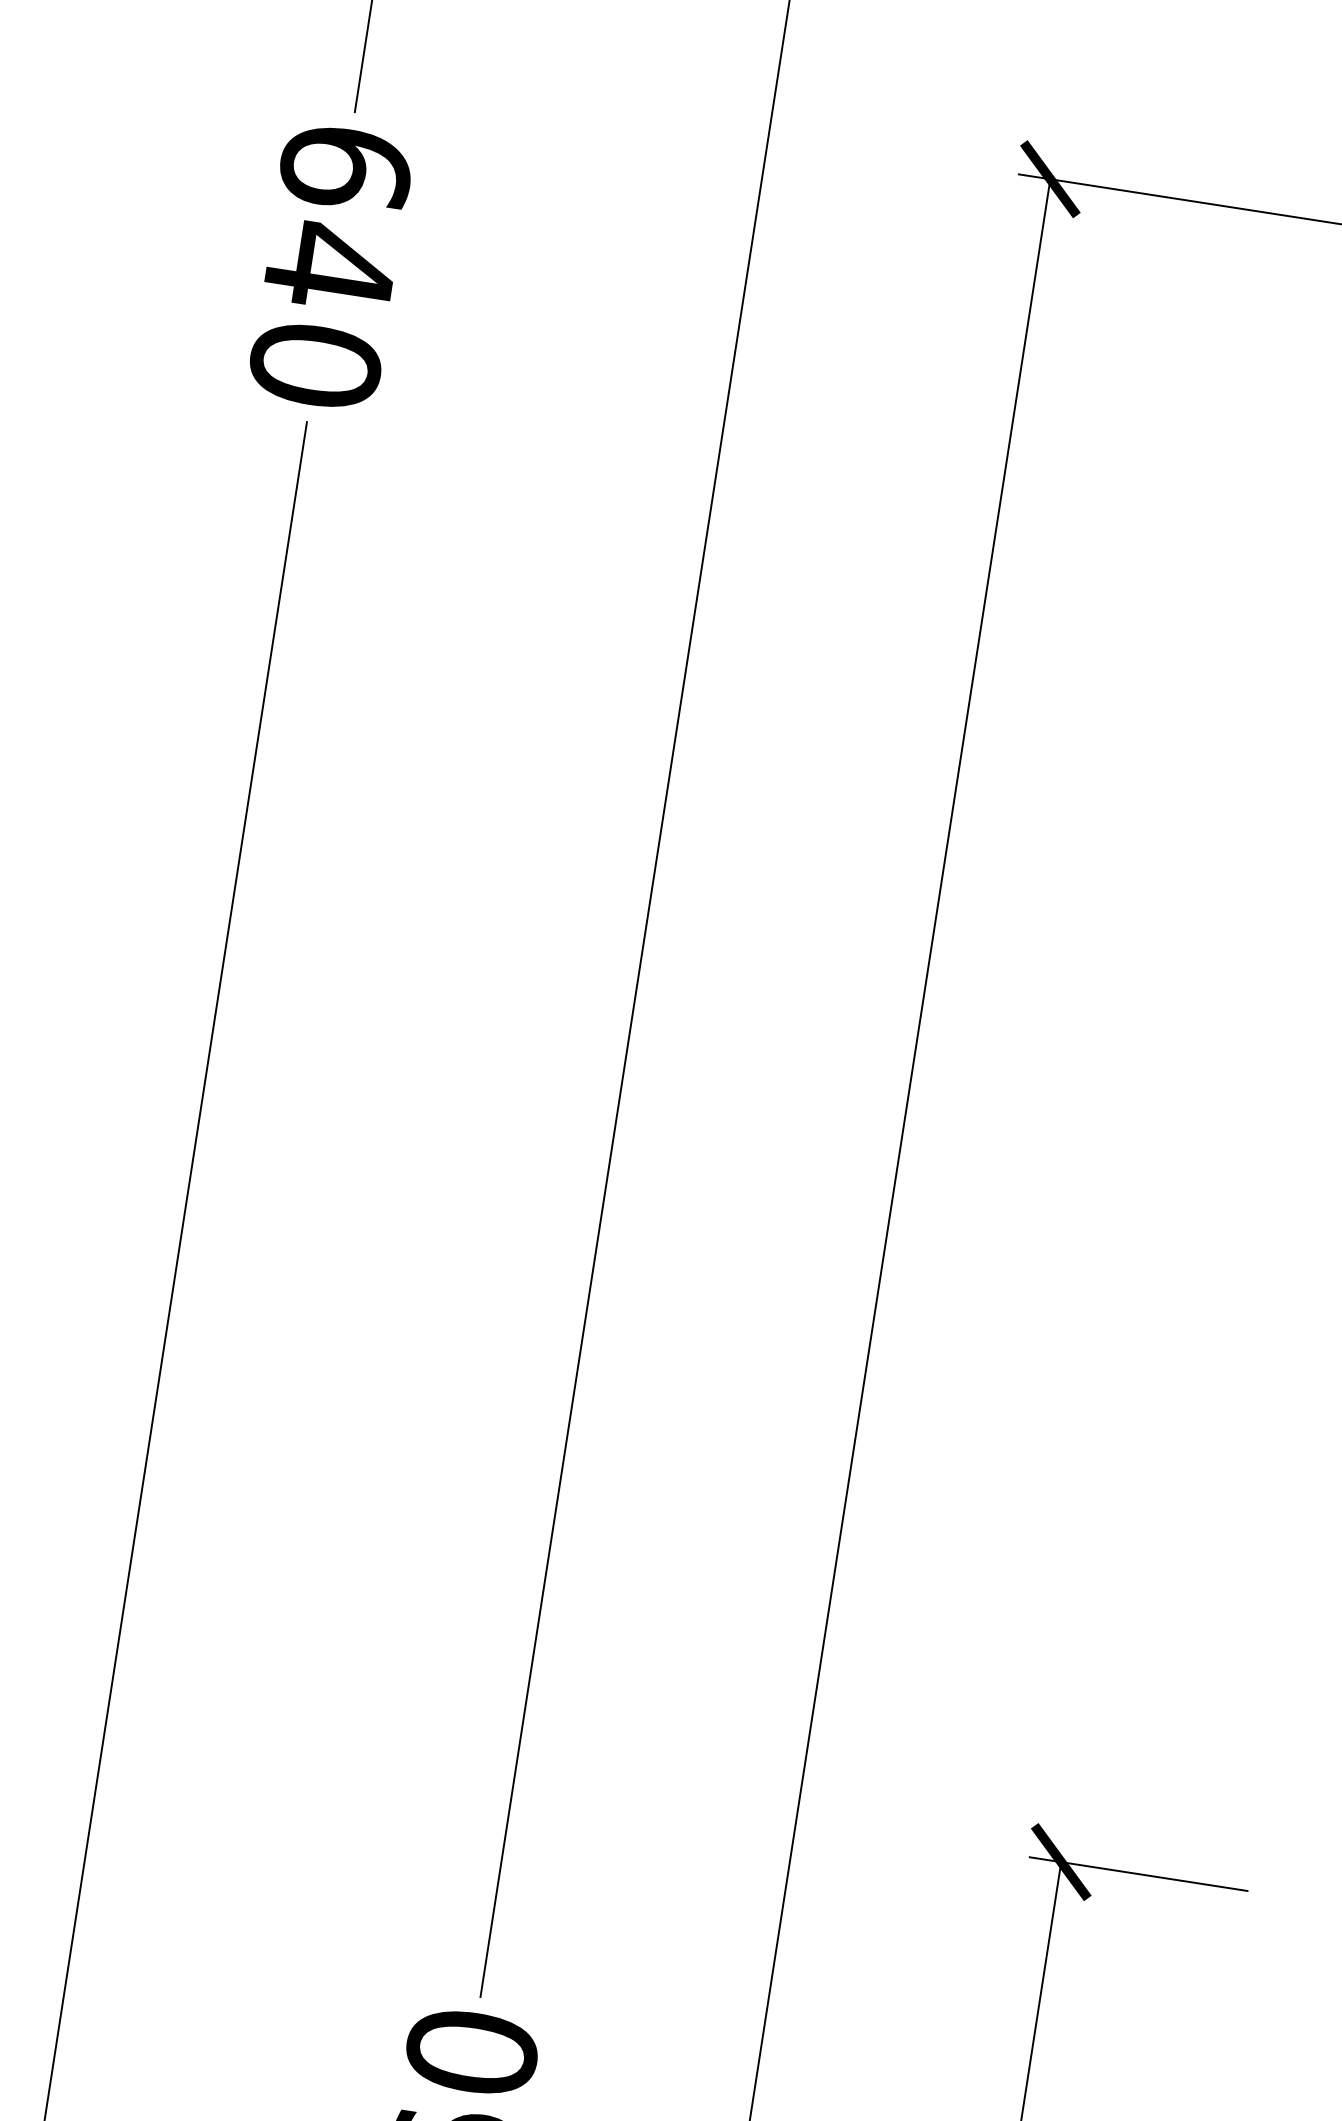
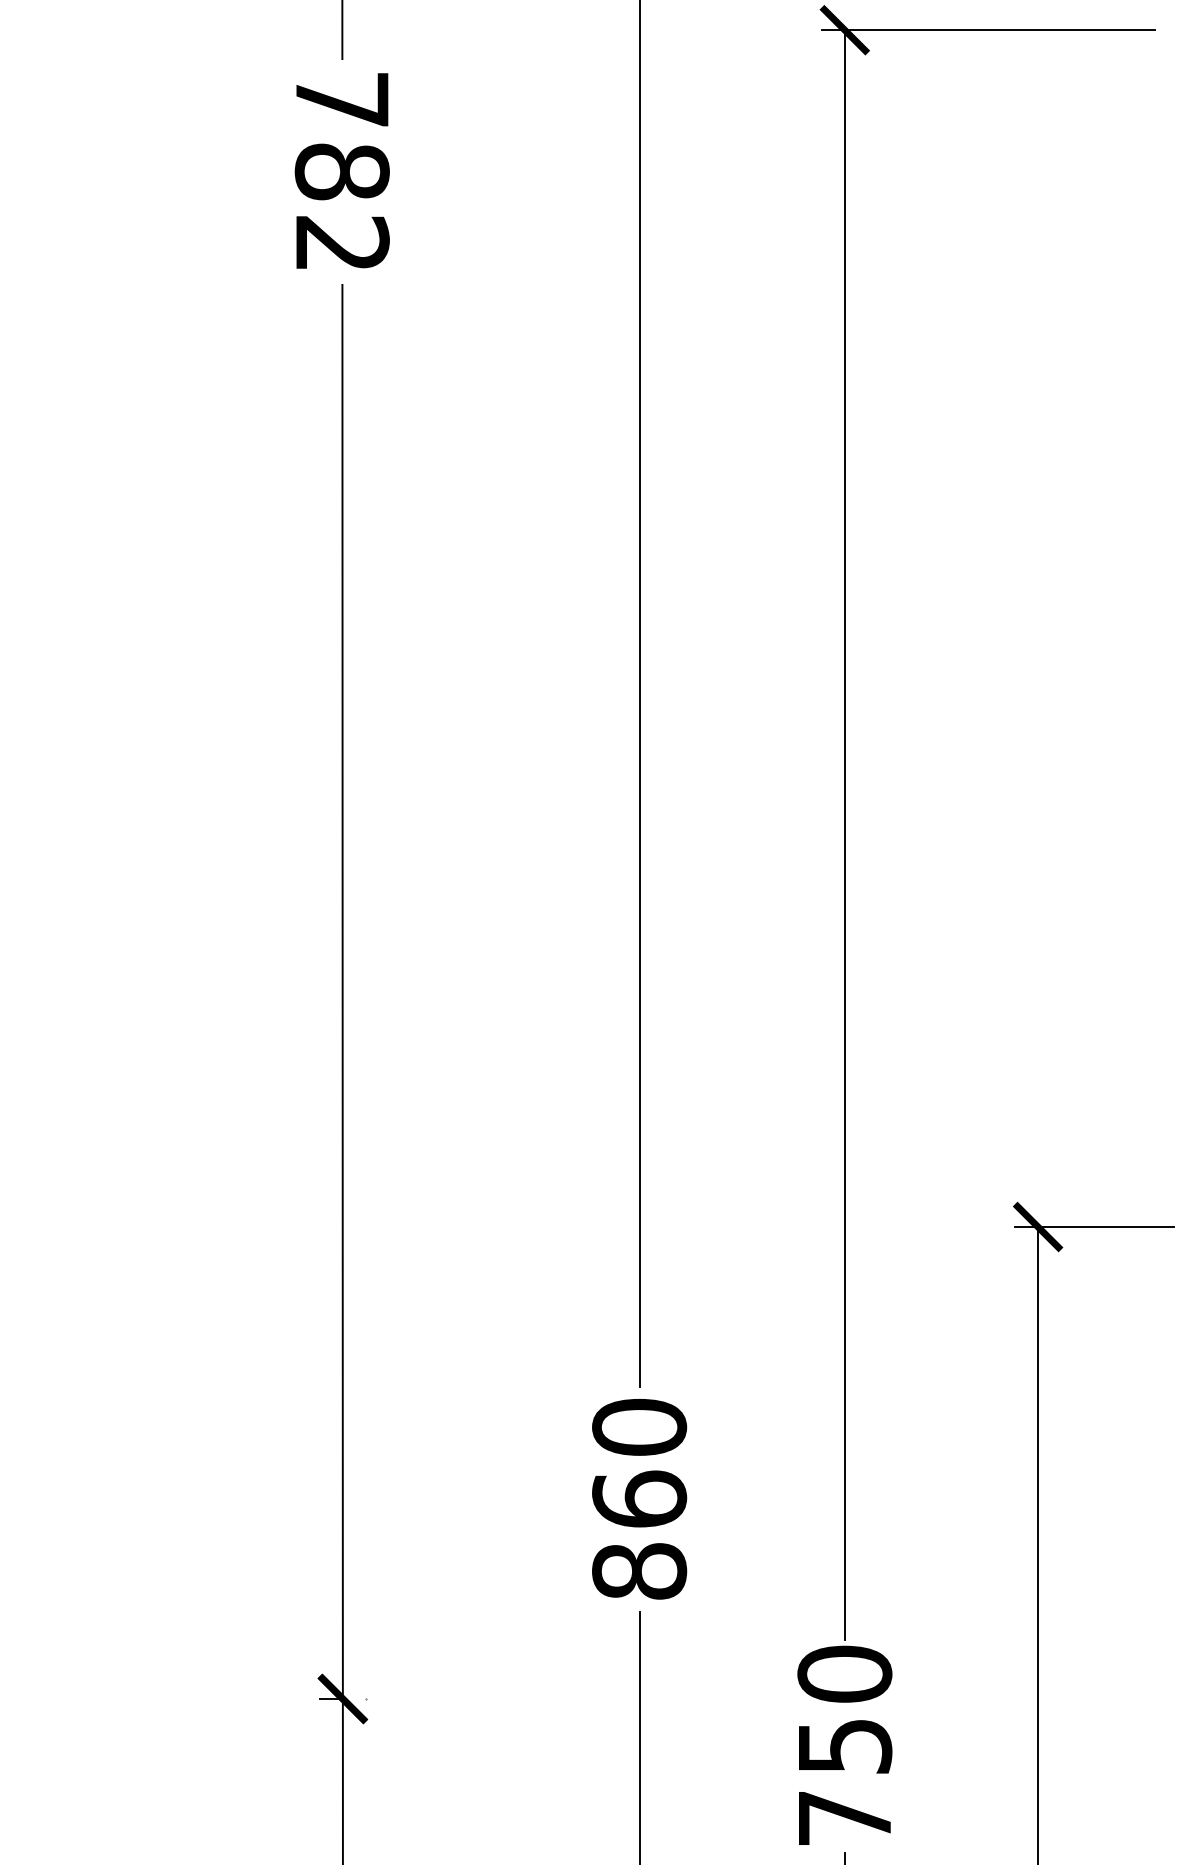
text: (329, 267) -> (341, 172), 640 -> 782

